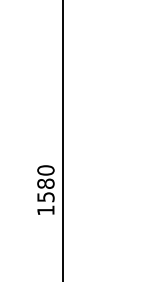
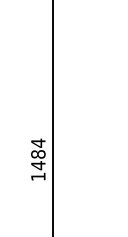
text: (45, 183) -> (37, 154), 1580 -> 1484

